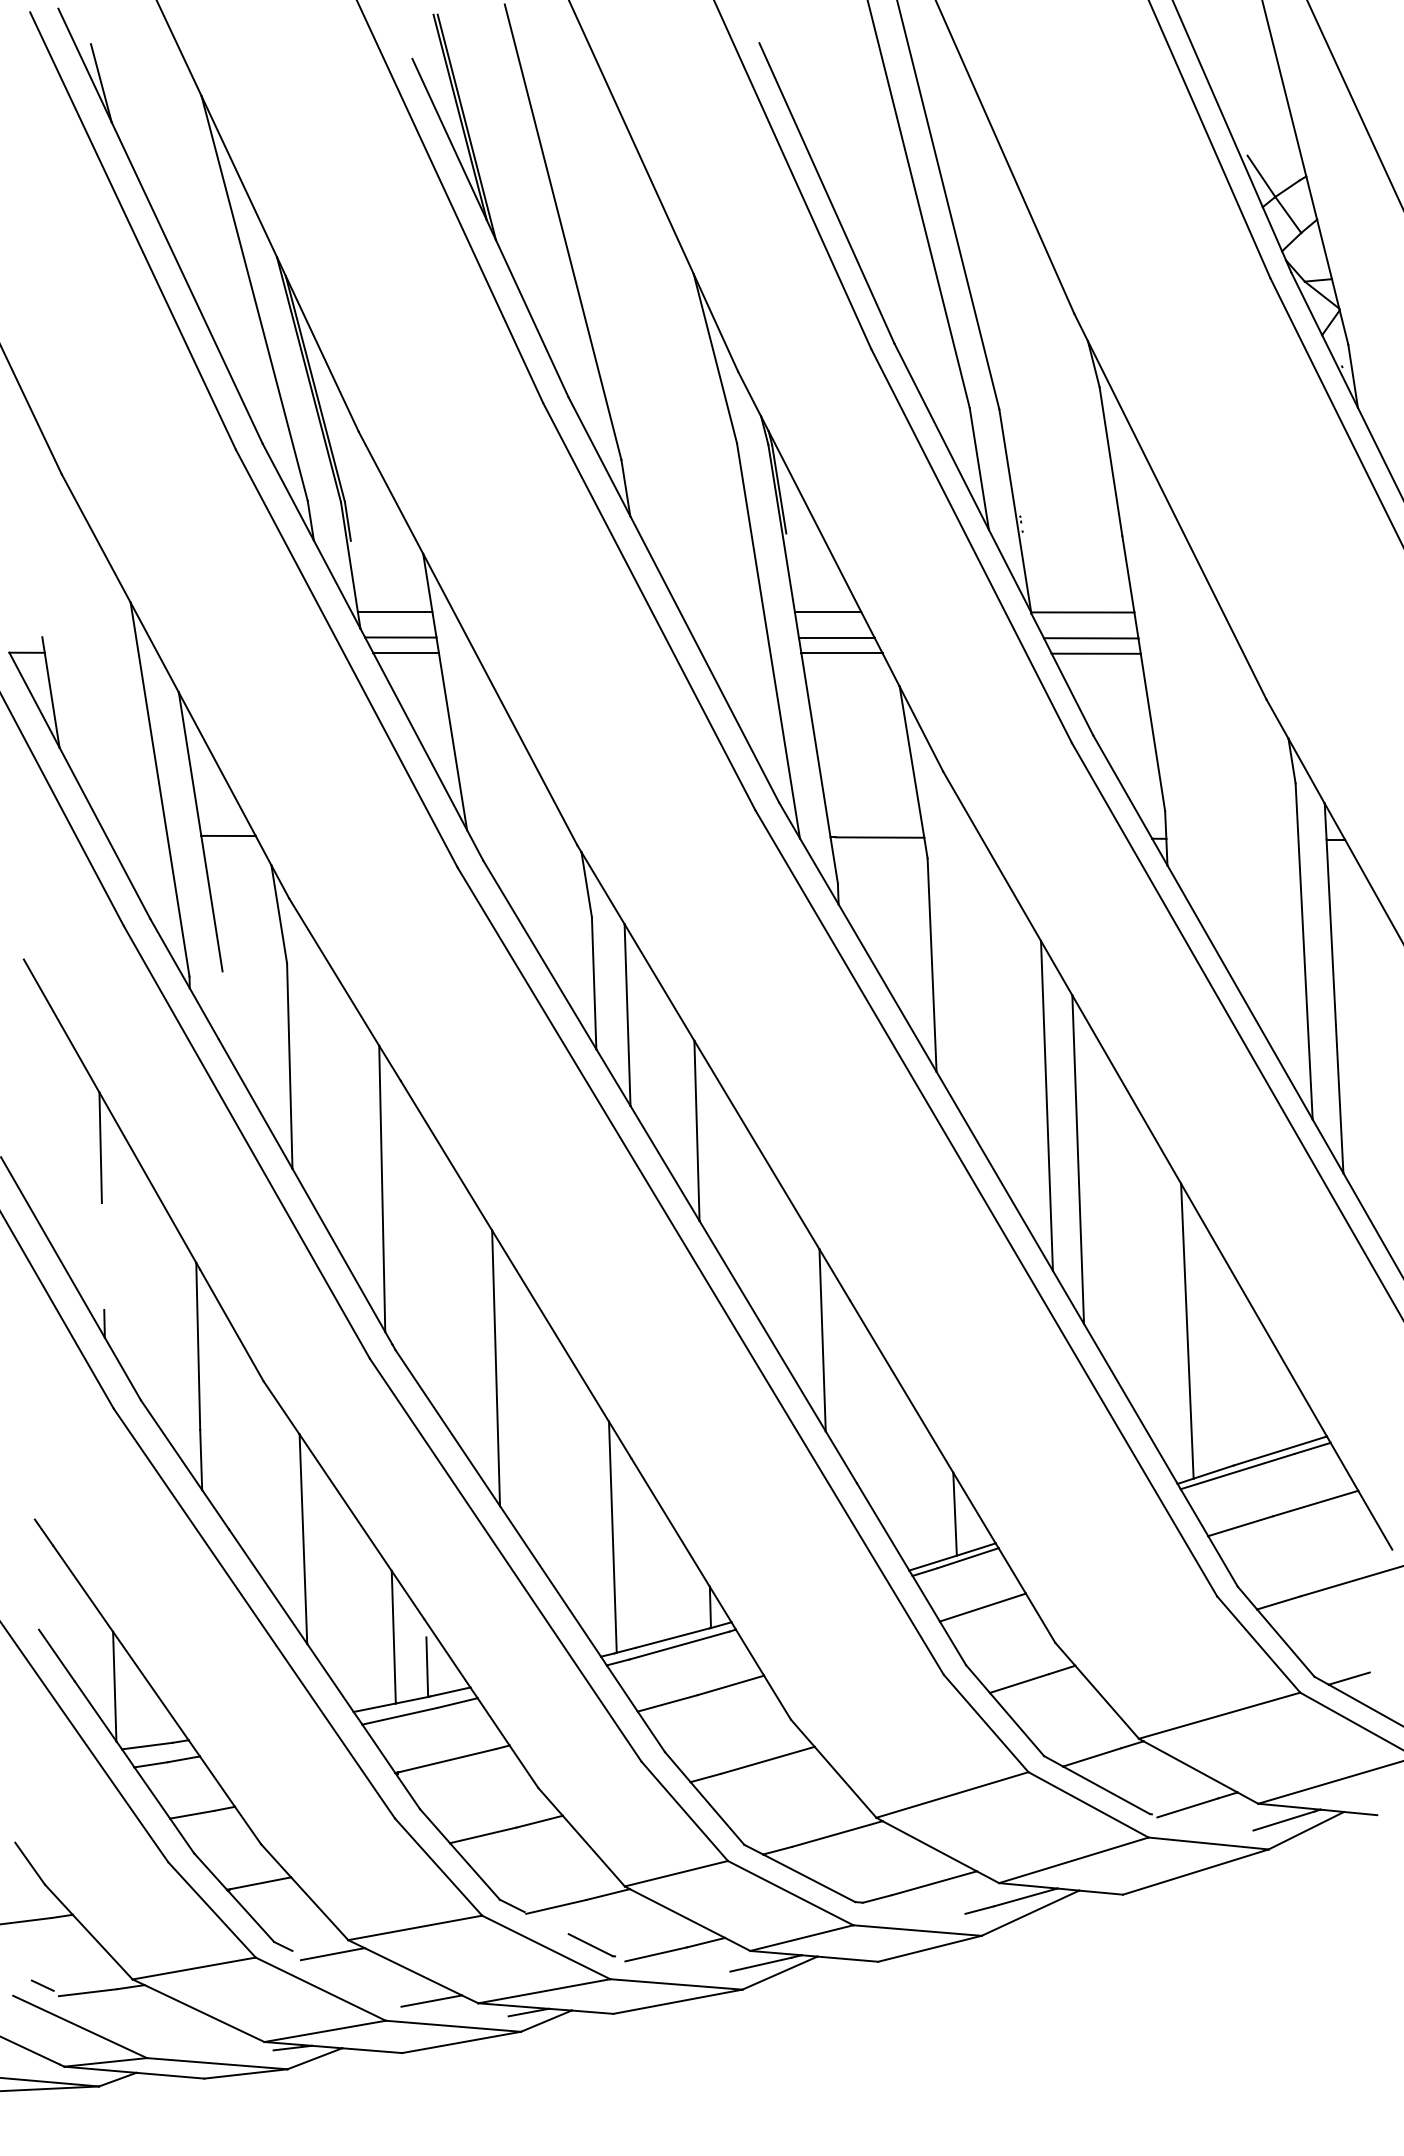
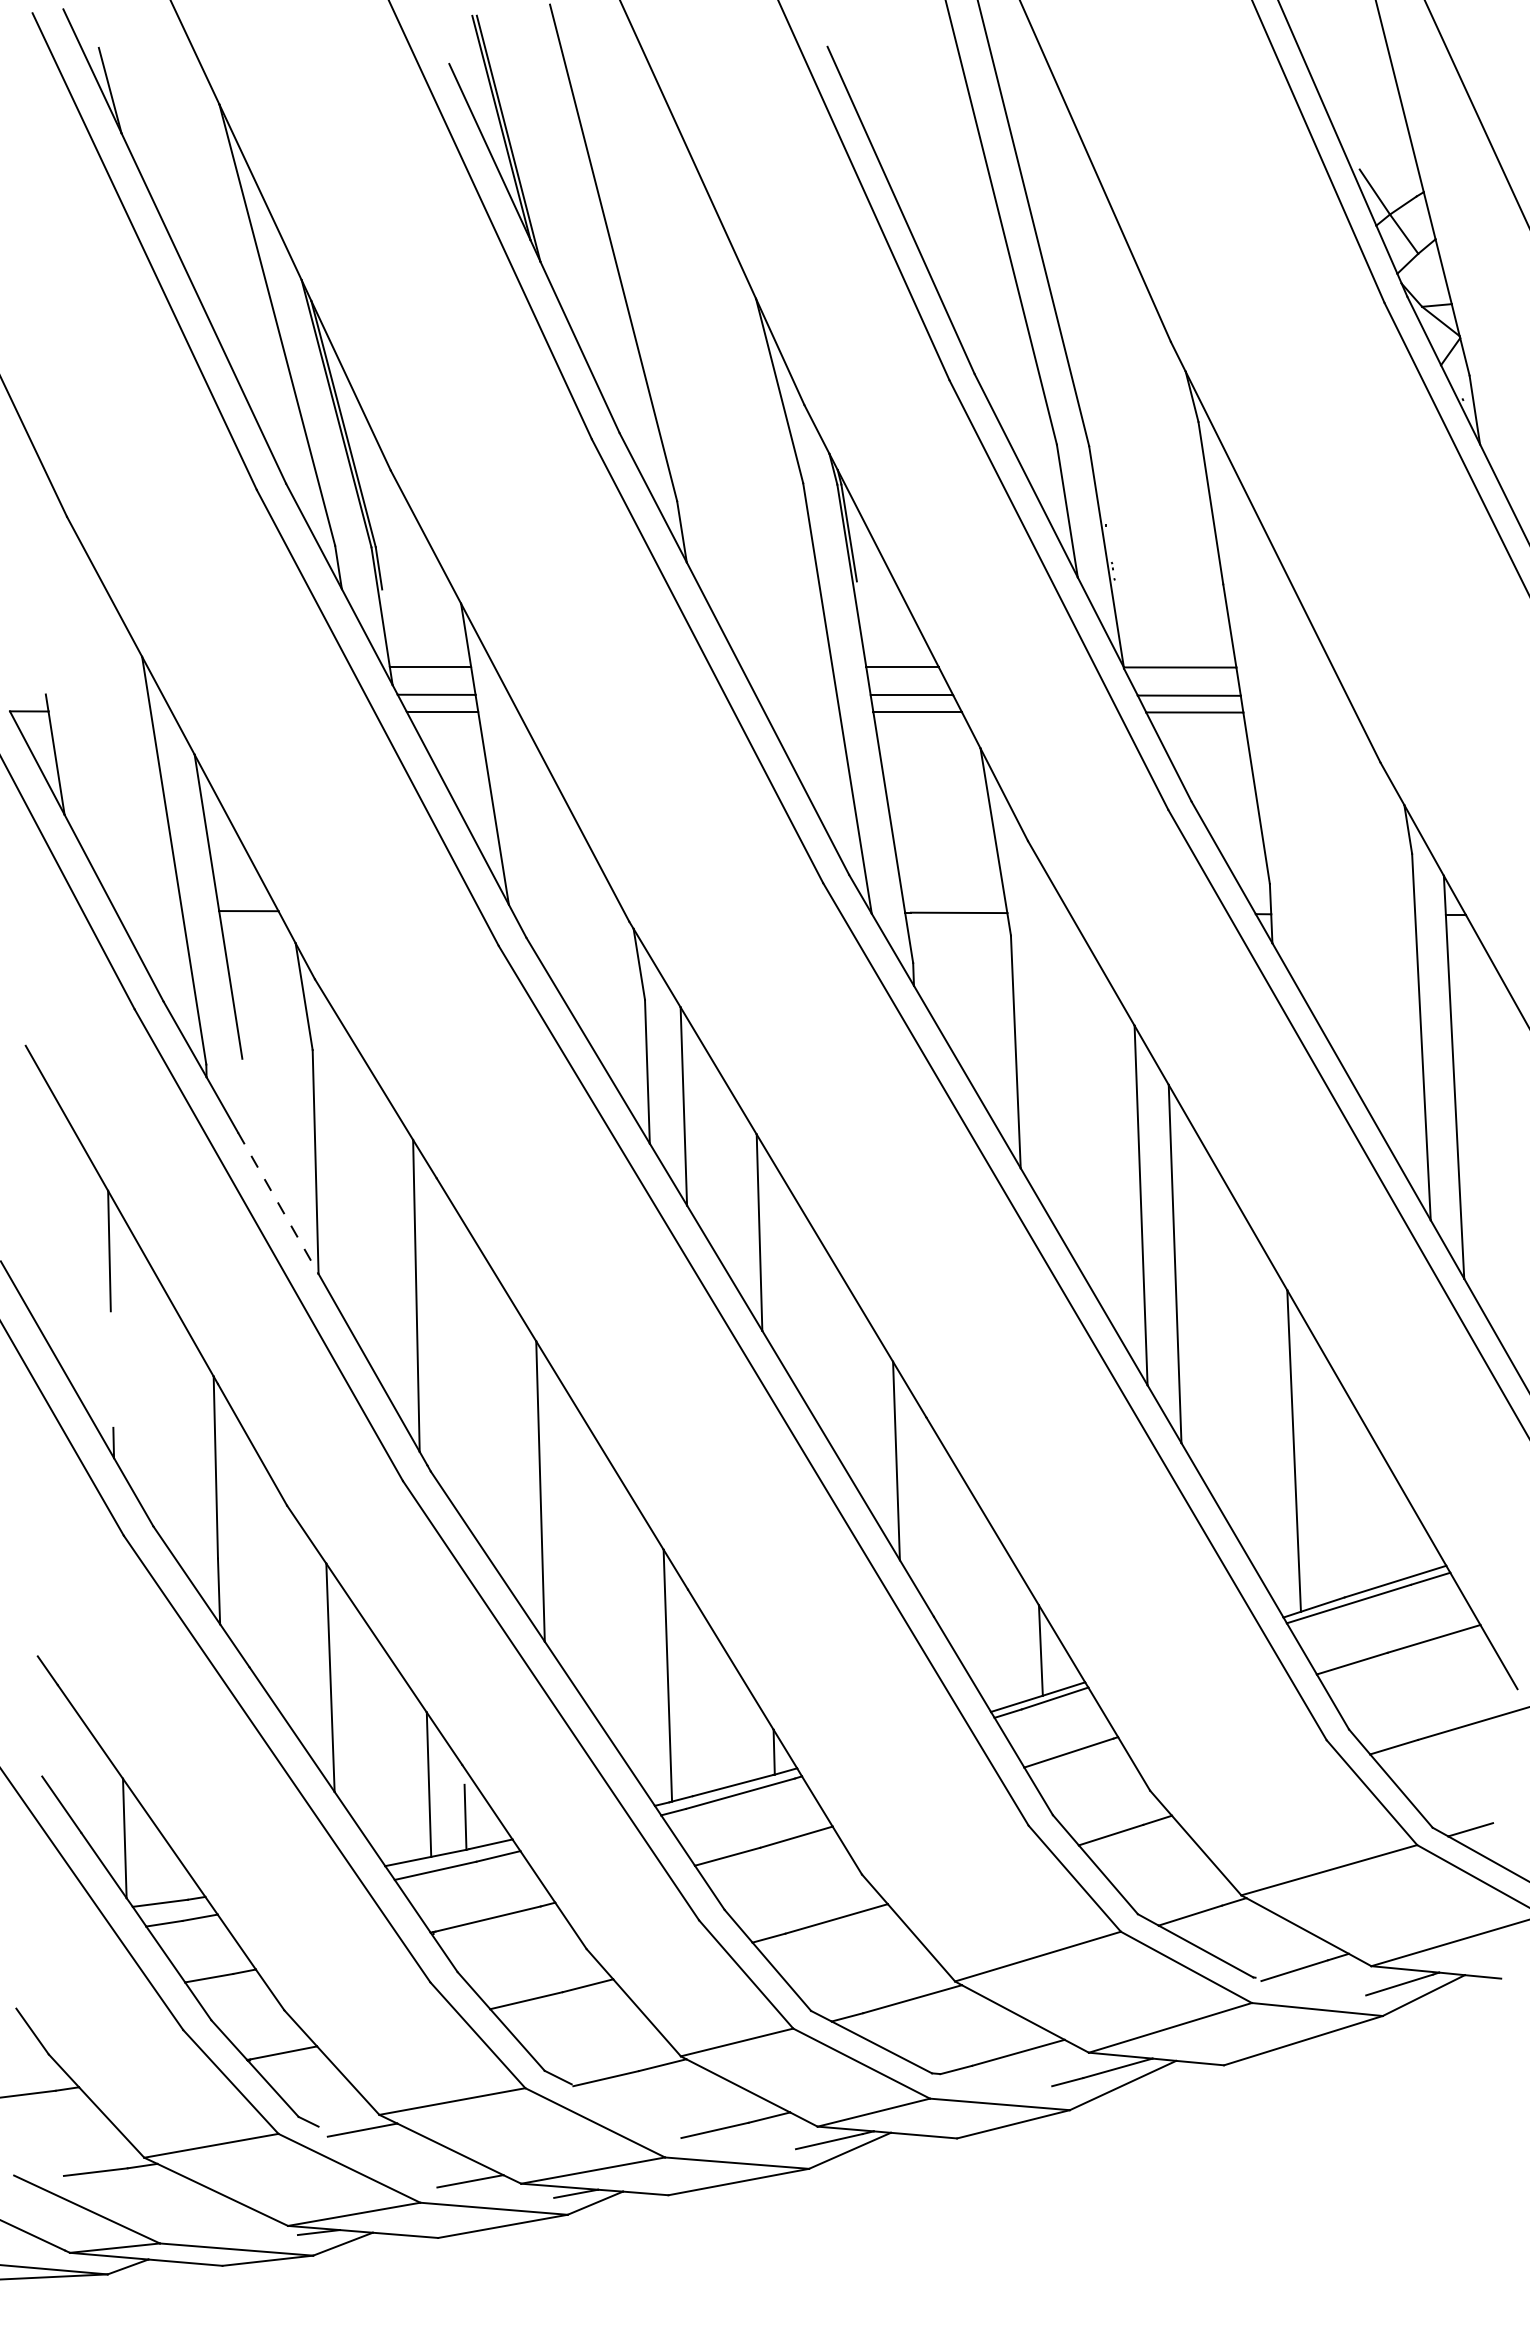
line: (255, 1104) -> (278, 1203), solid -> dashed
part: (591, 1945) -> (644, 2120), removed
line: (42, 1985) -> (46, 2164), removed

